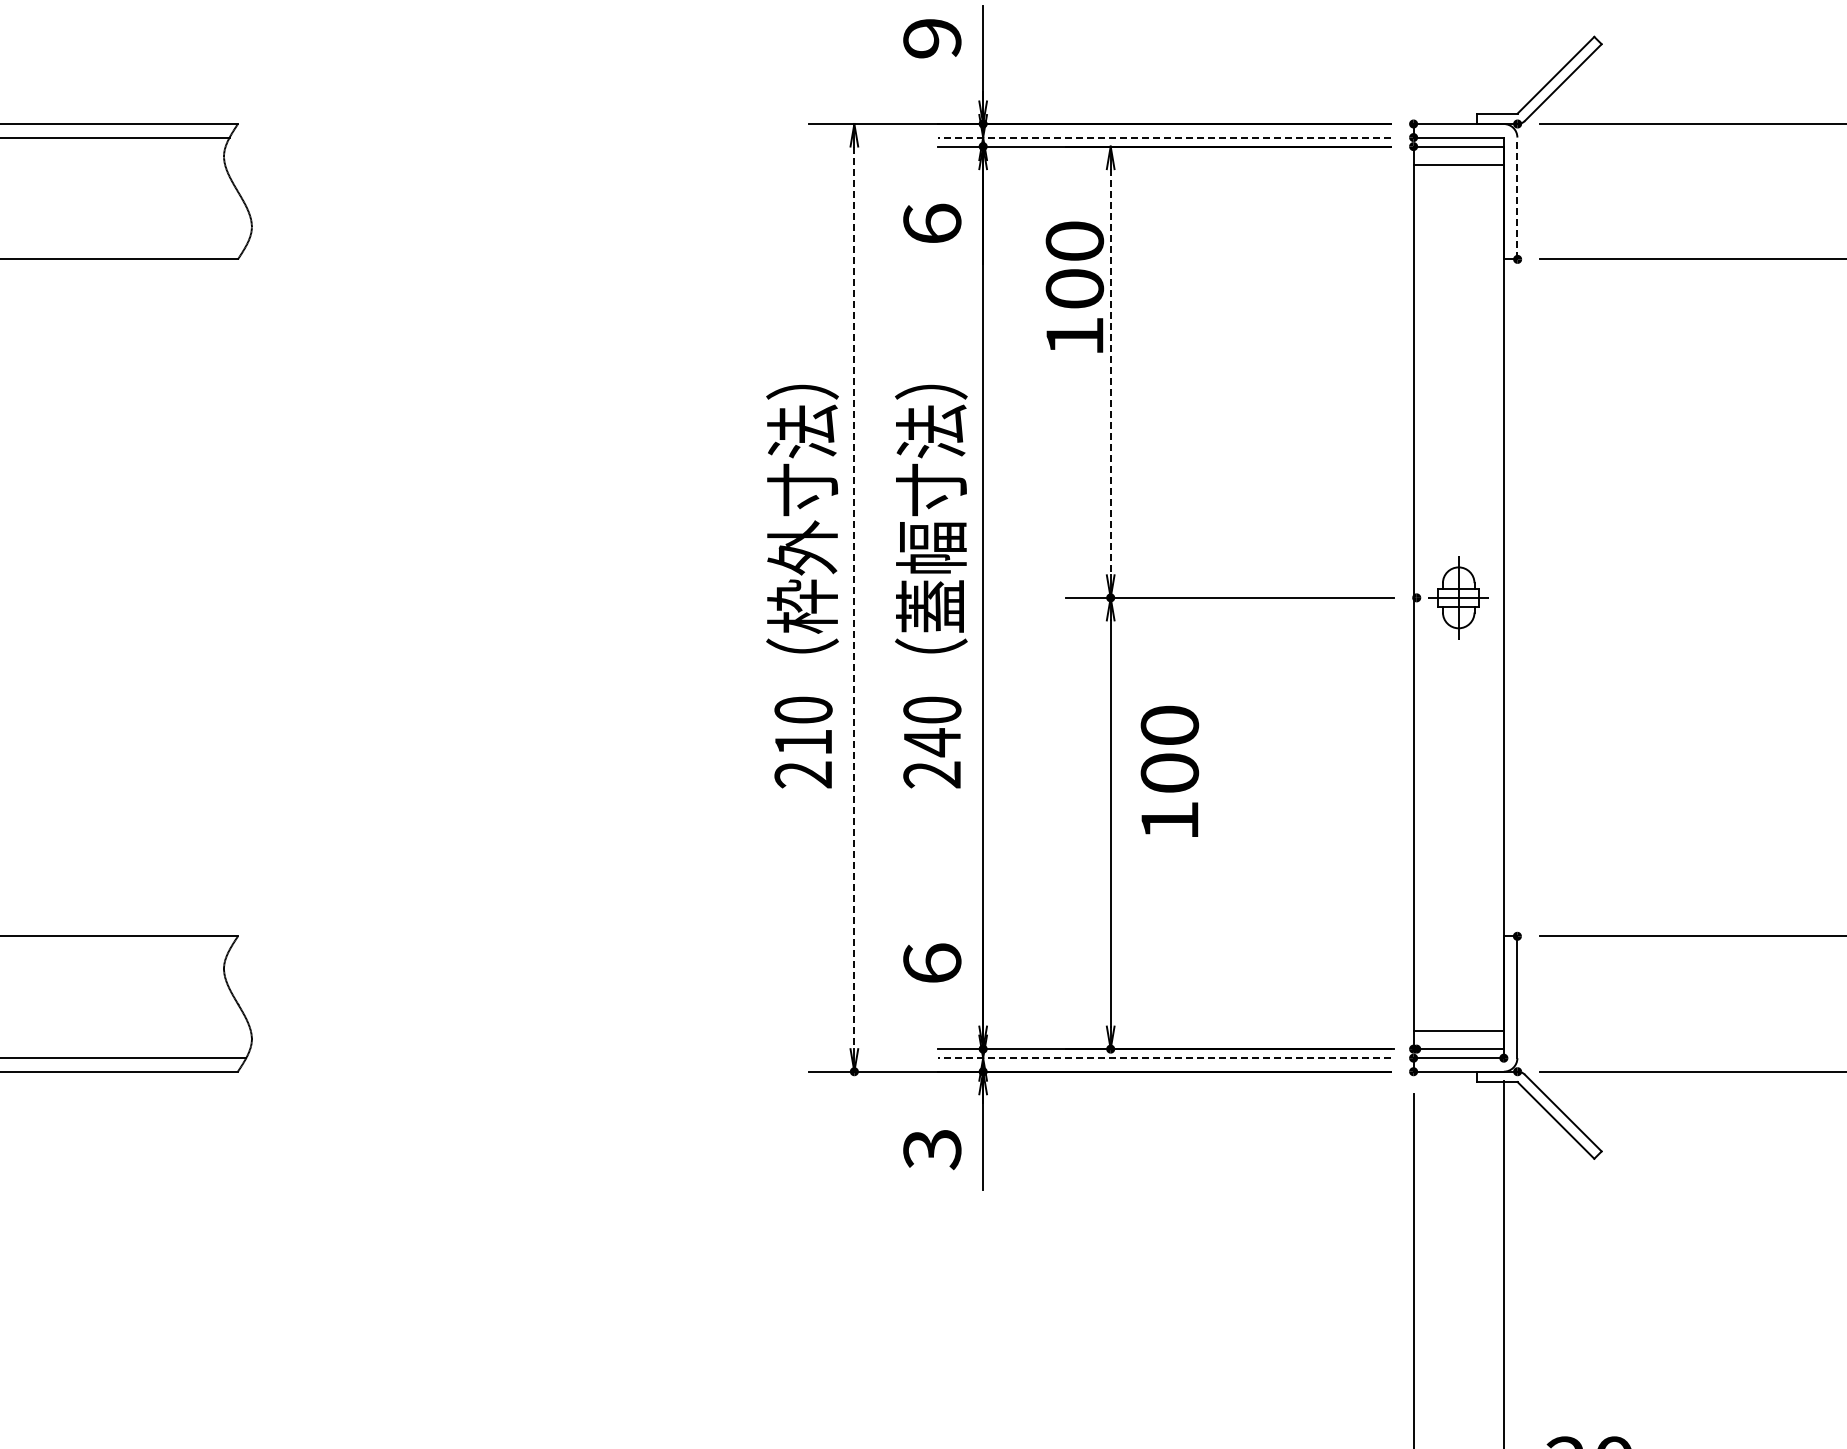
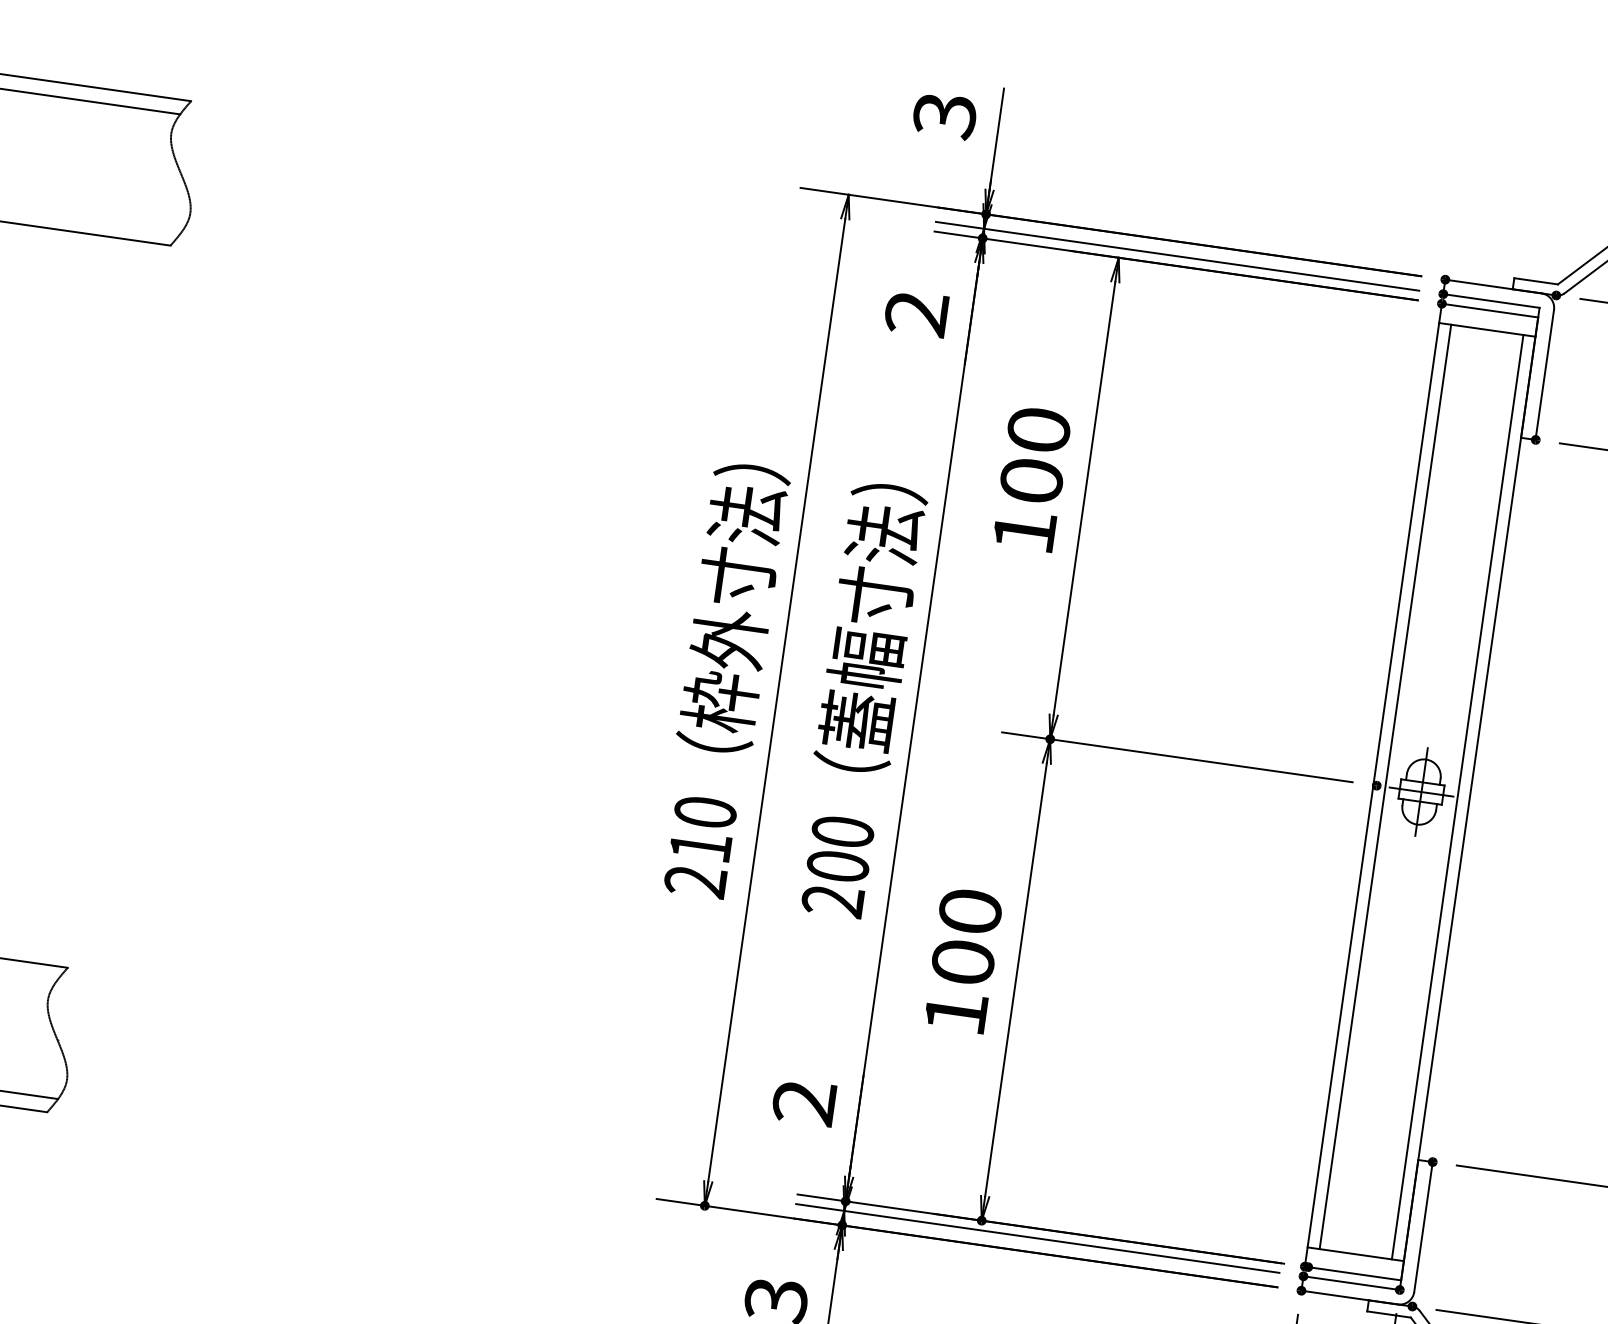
text: (932, 39) -> (944, 116), 9 -> 3
line: (1164, 137) -> (1177, 256), dashed -> solid
line: (1517, 198) -> (1544, 374), dashed -> solid
text: (932, 223) -> (916, 312), 6 -> 2
text: (1074, 286) -> (1031, 478), moved
line: (1110, 372) -> (1084, 498), dashed -> solid
line: (1424, 597) -> (1385, 786), added
line: (1492, 597) -> (1457, 796), added
line: (854, 598) -> (776, 701), dashed -> solid
text: (932, 742) -> (838, 866), 240 -> 200
text: (1169, 771) -> (963, 960), moved
text: (932, 963) -> (804, 1102), 6 -> 2
line: (1164, 1058) -> (1037, 1238), dashed -> solid

